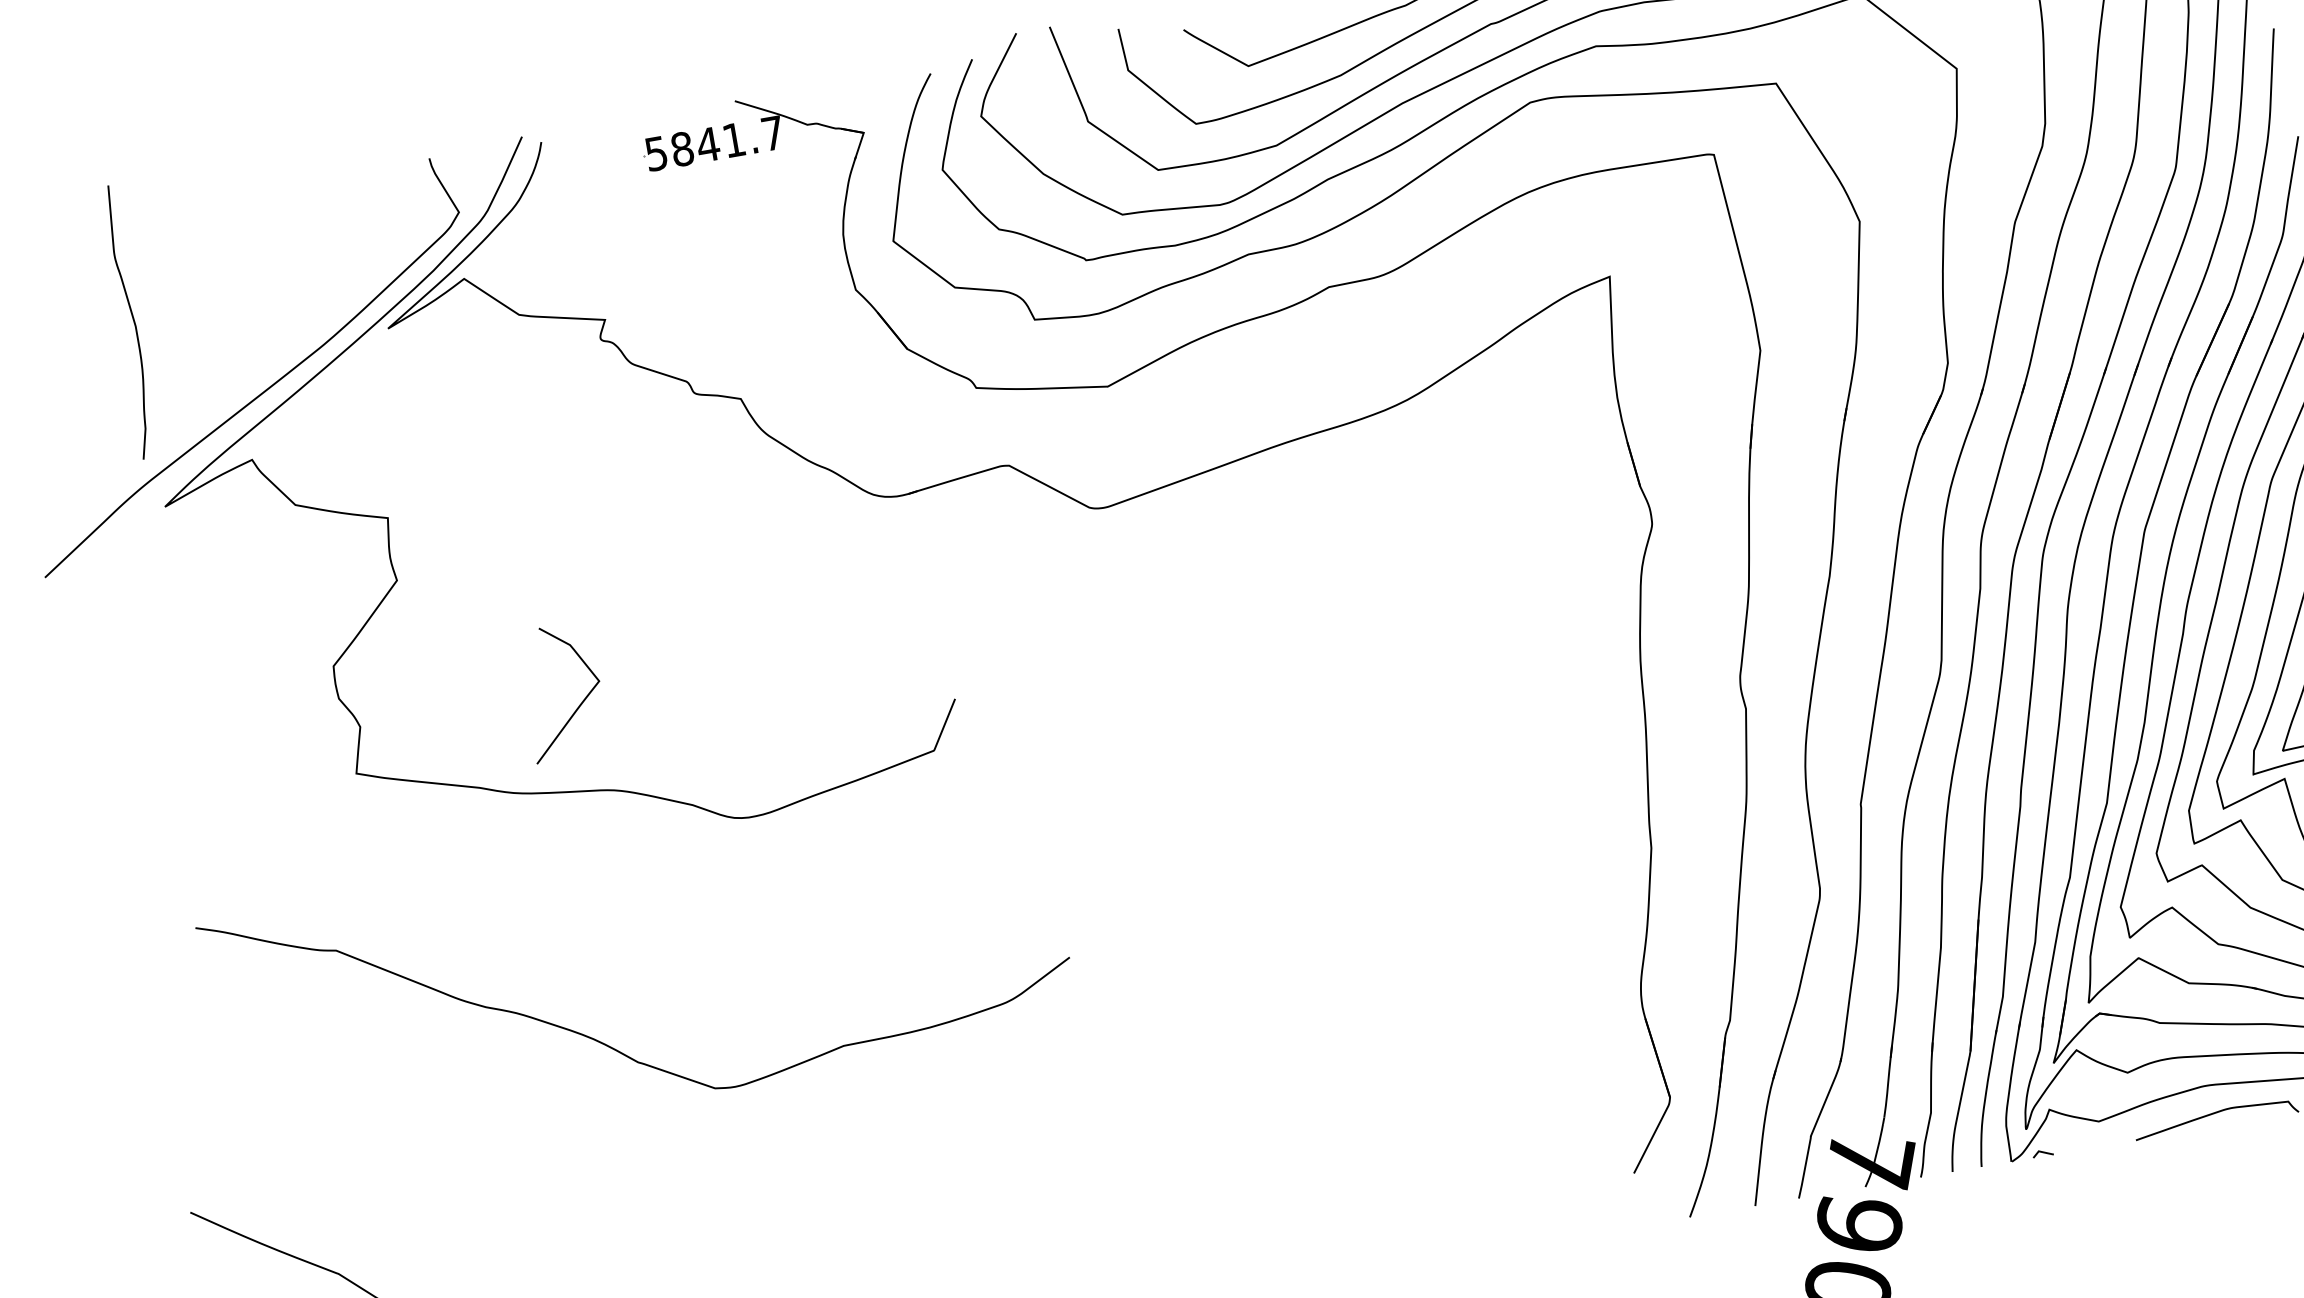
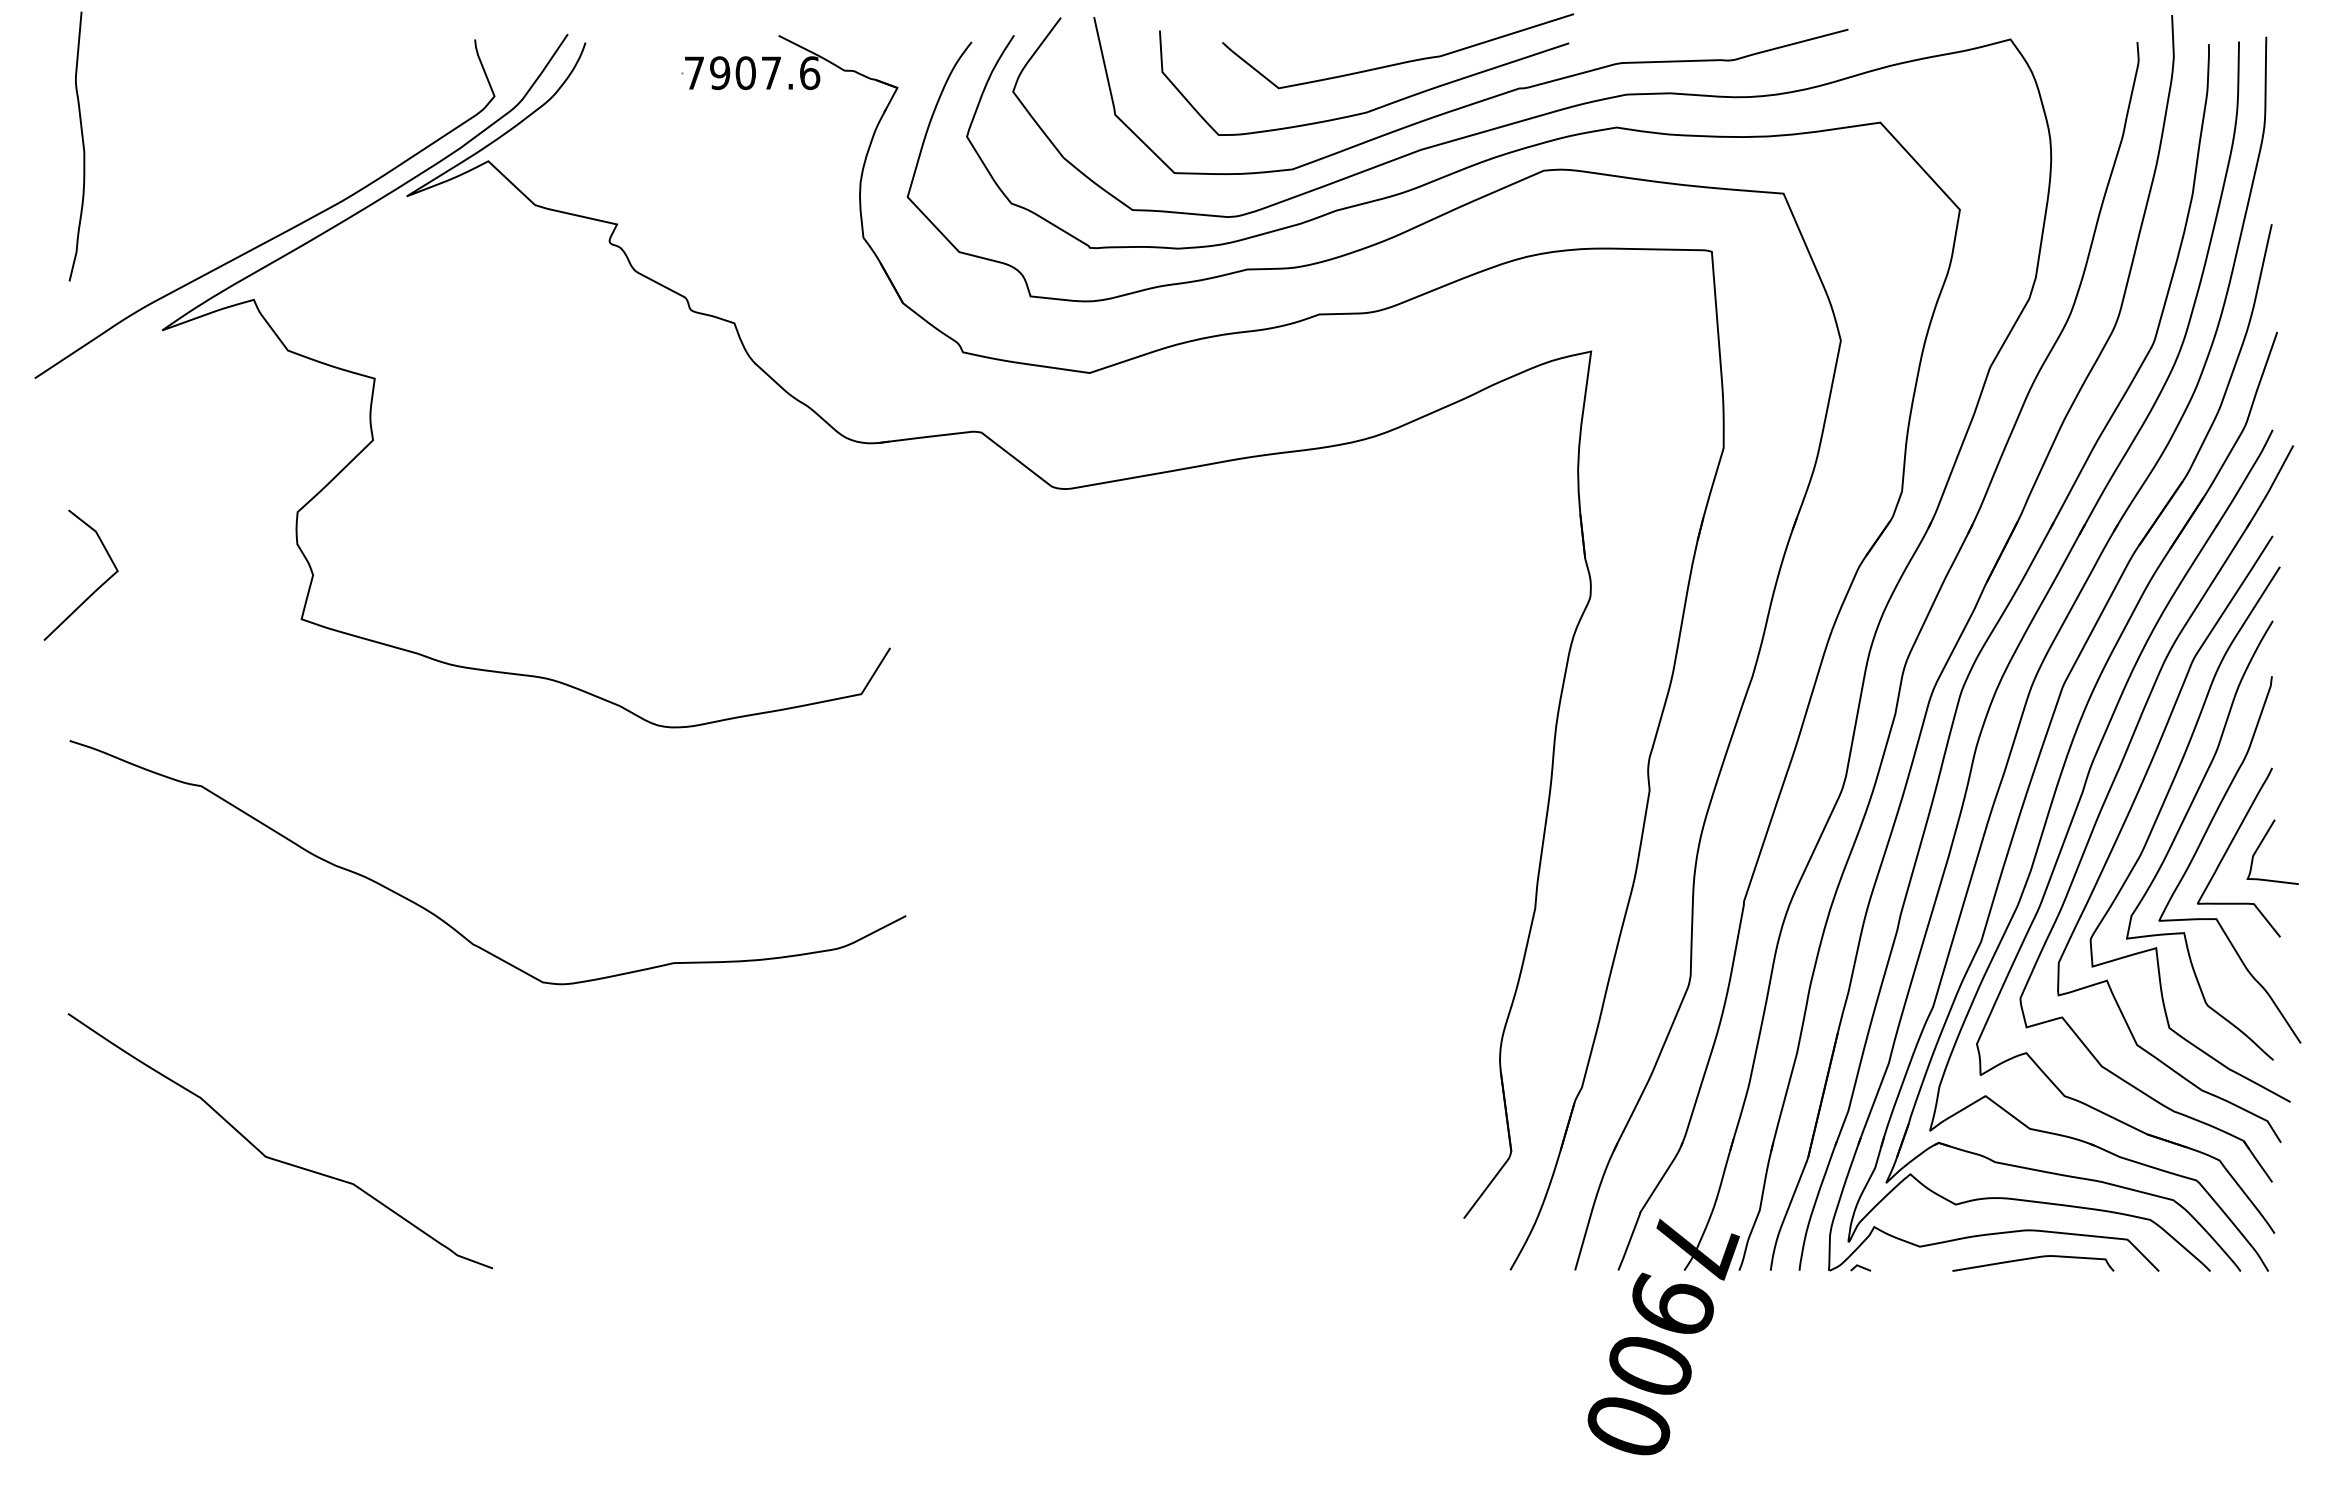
text: (715, 143) -> (752, 73), 5841.7 -> 7907.6
curve: (132, 321) -> (82, 146), moved
curve: (580, 703) -> (95, 589), moved
curve: (608, 1044) -> (447, 922), moved

